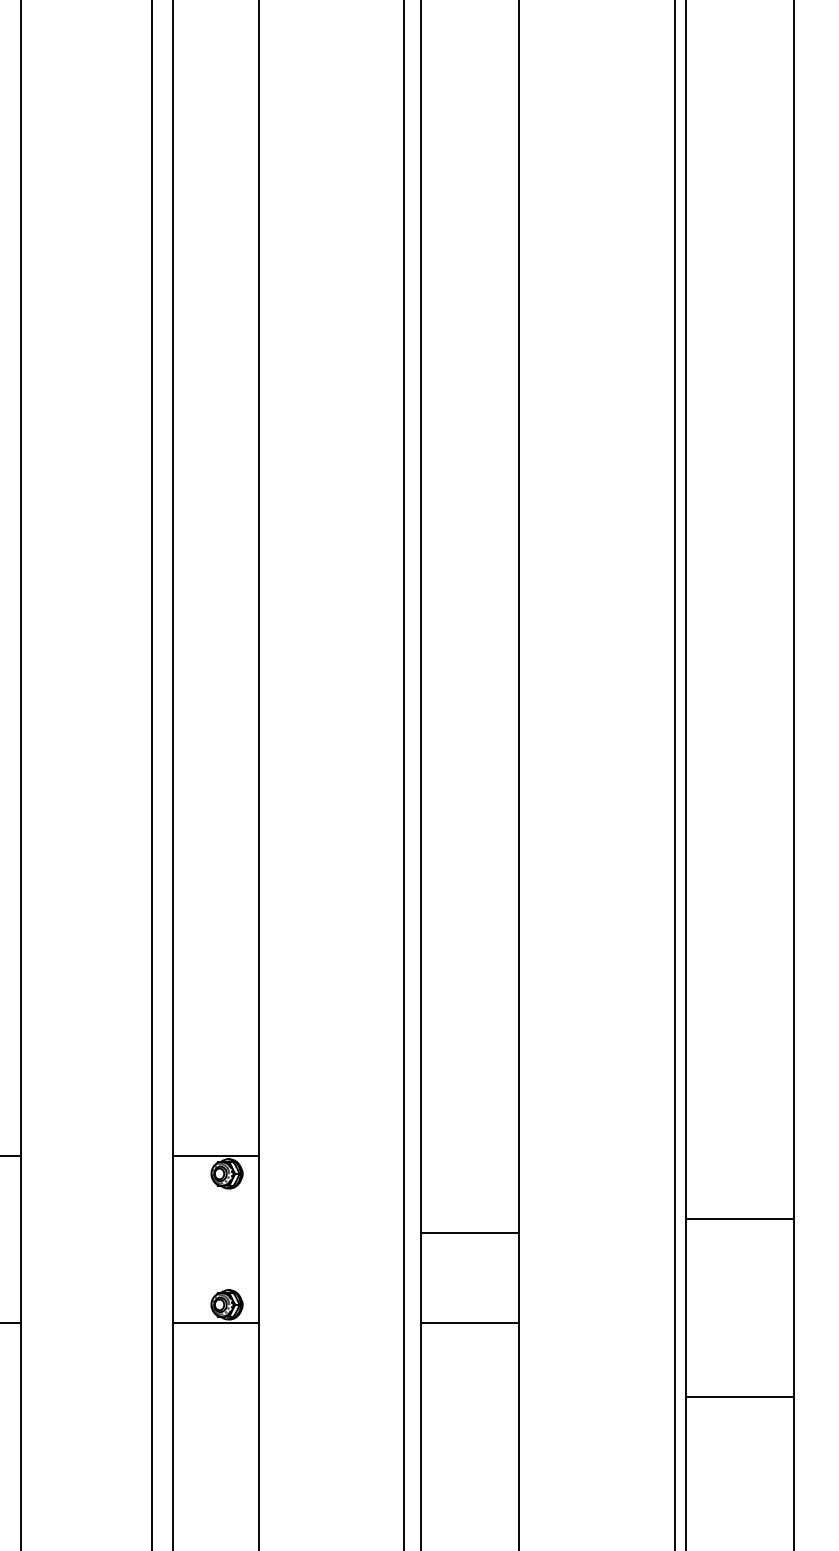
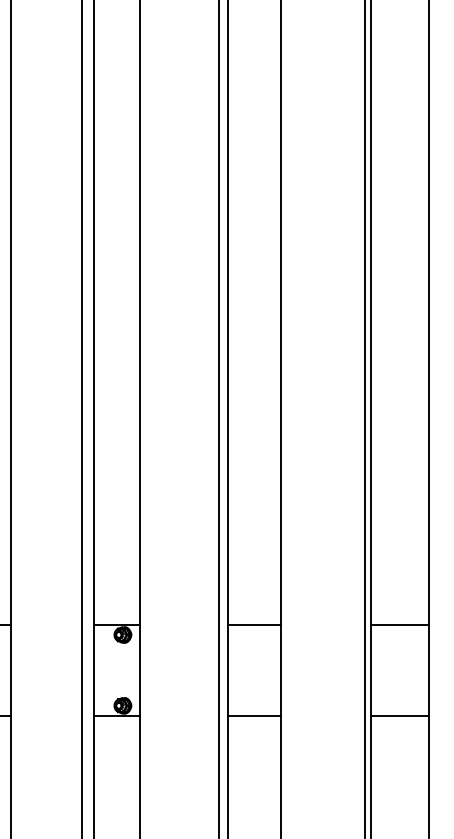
line: (740, 1219) -> (400, 625), moved
line: (468, 1234) -> (253, 625), moved
line: (740, 1396) -> (400, 715), moved

